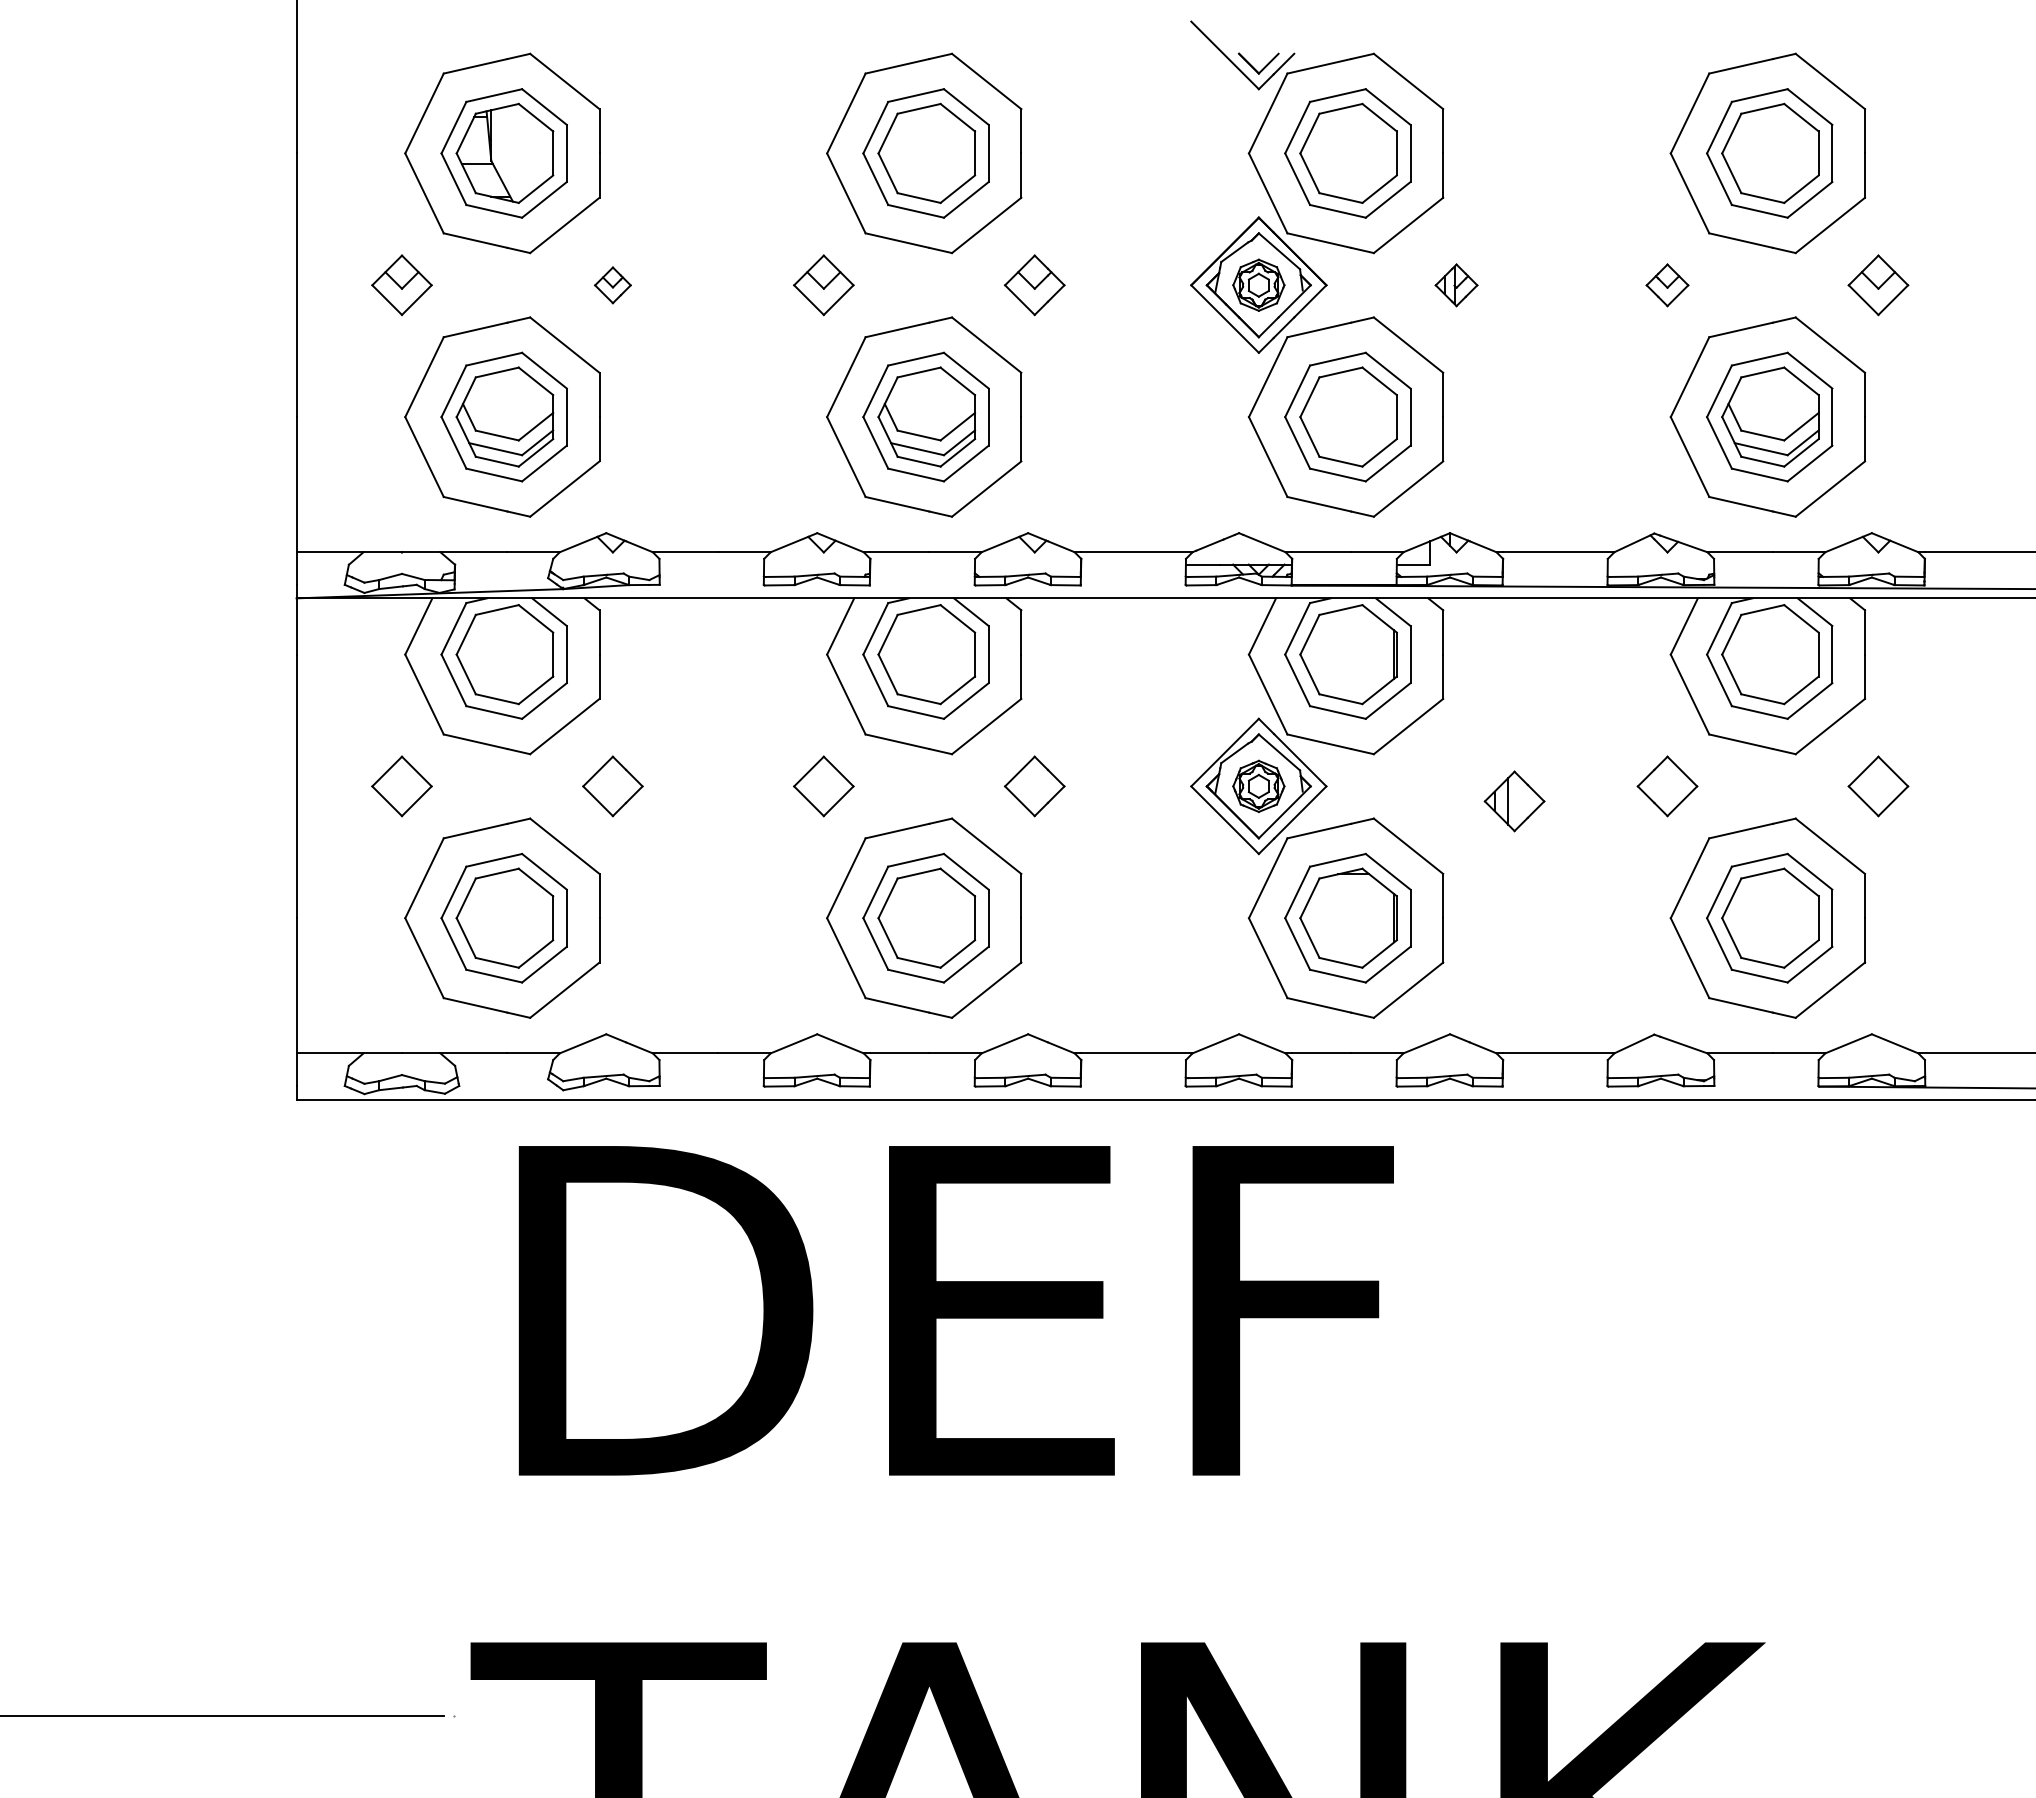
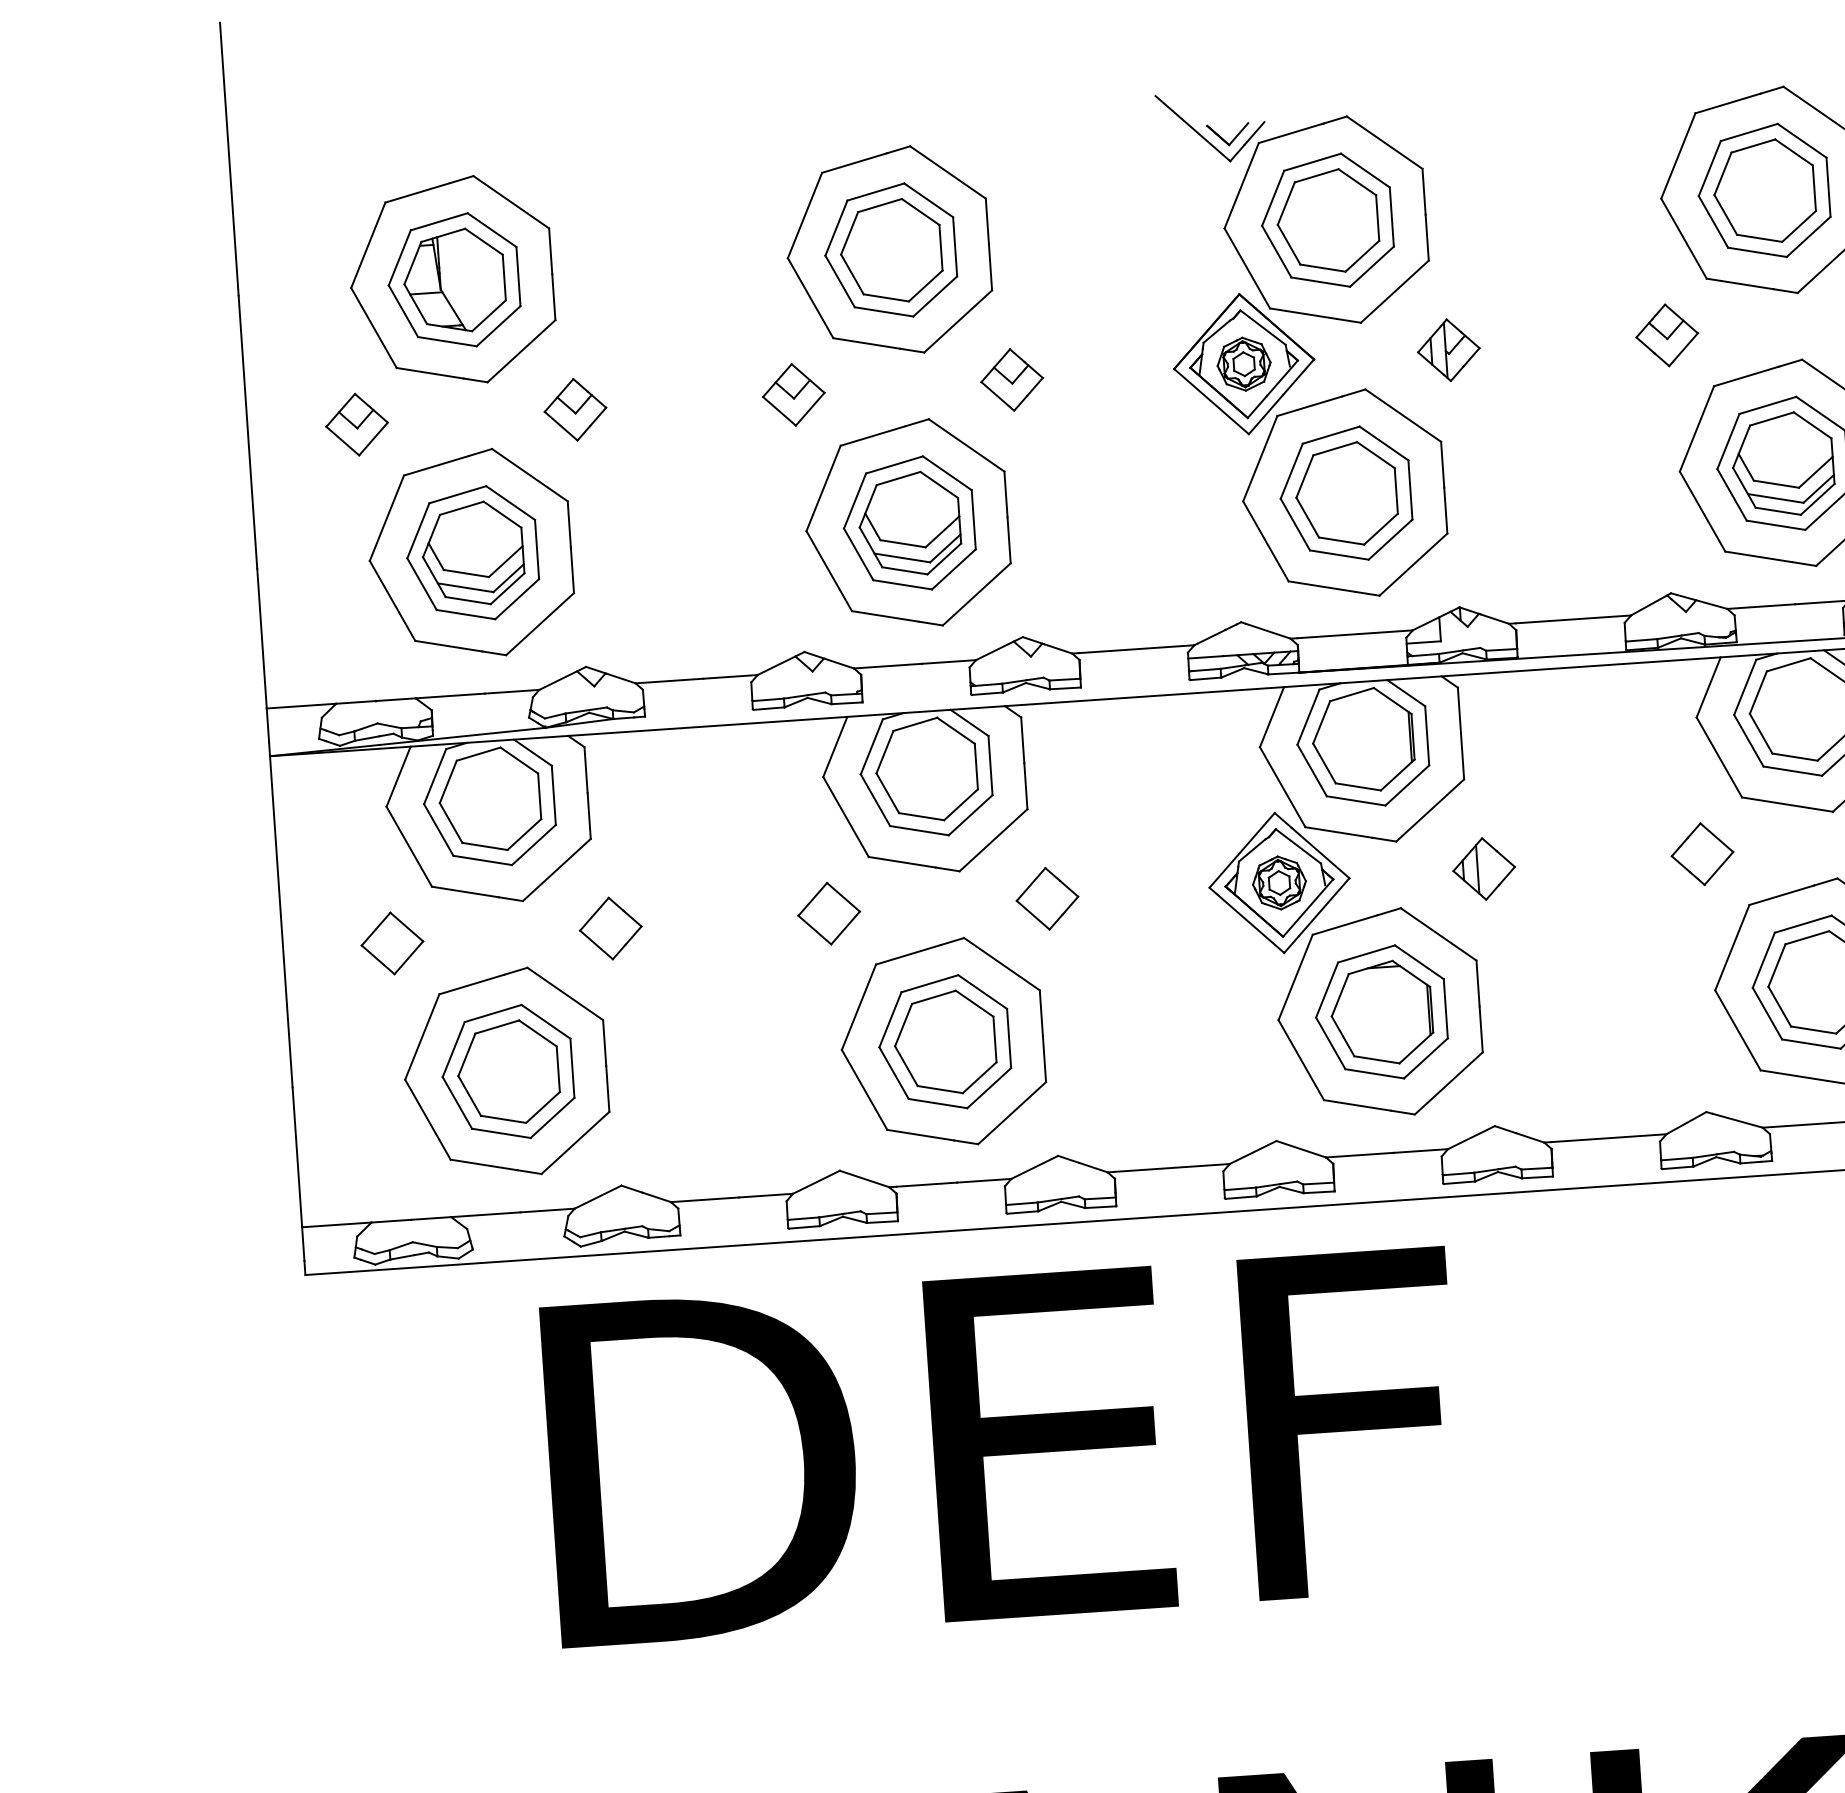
part: (612, 285) -> (575, 410), size x1.67
part: (1456, 285) -> (1448, 350), size x1.43
part: (1667, 285) -> (1667, 335), size x1.43
part: (1514, 801) -> (1484, 869), moved

